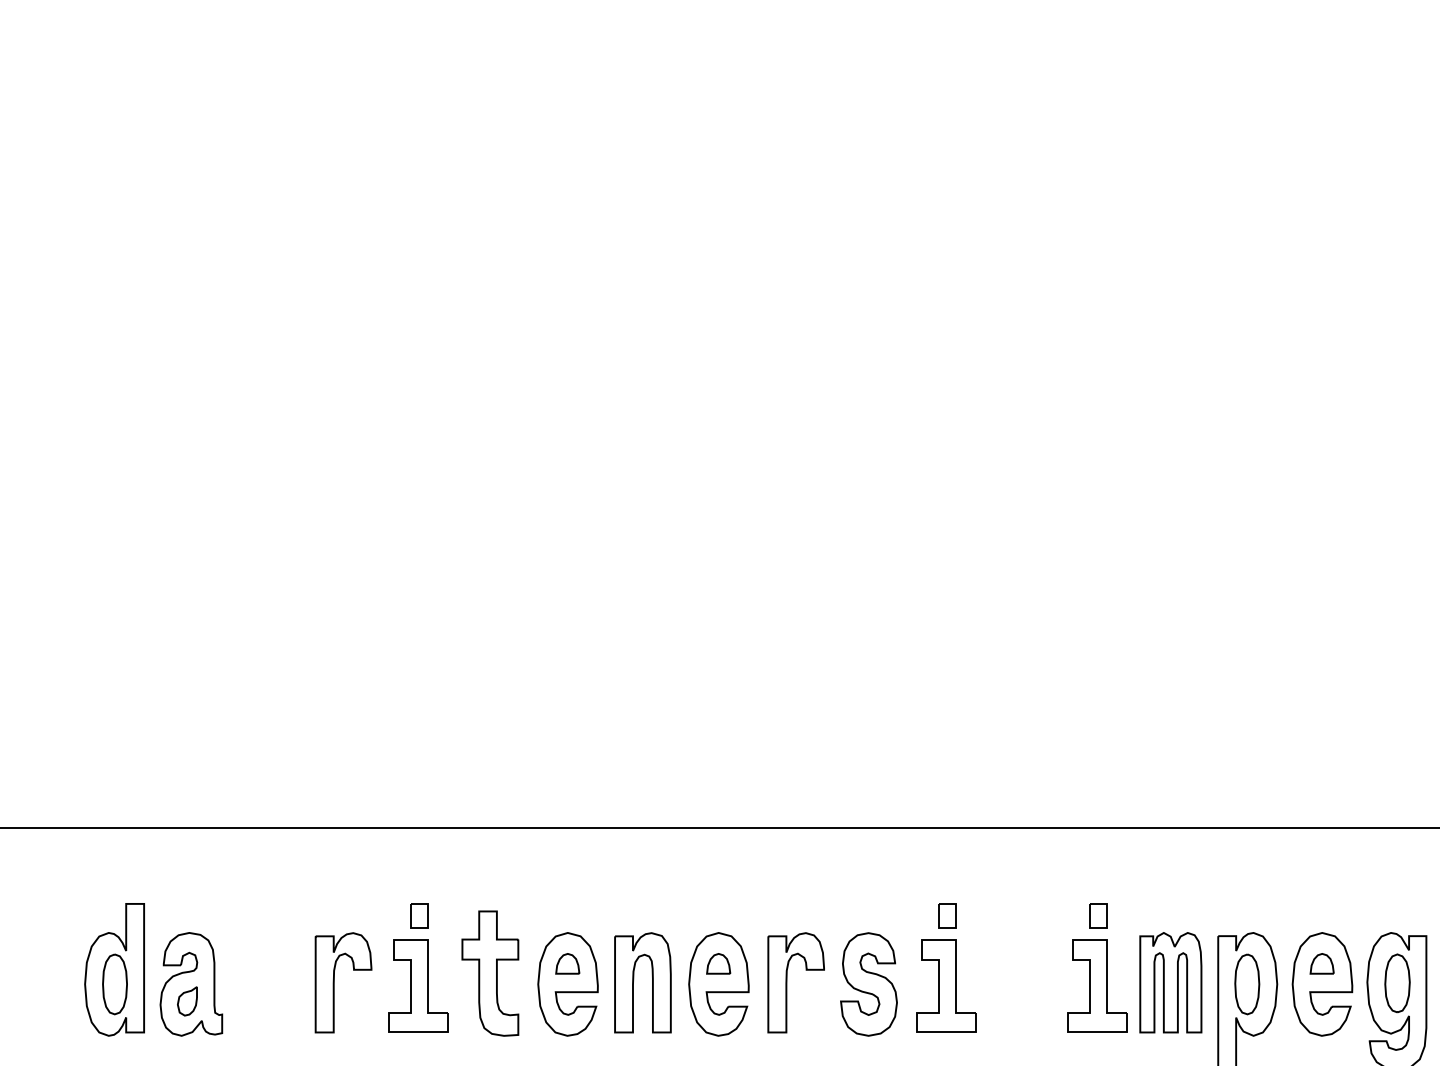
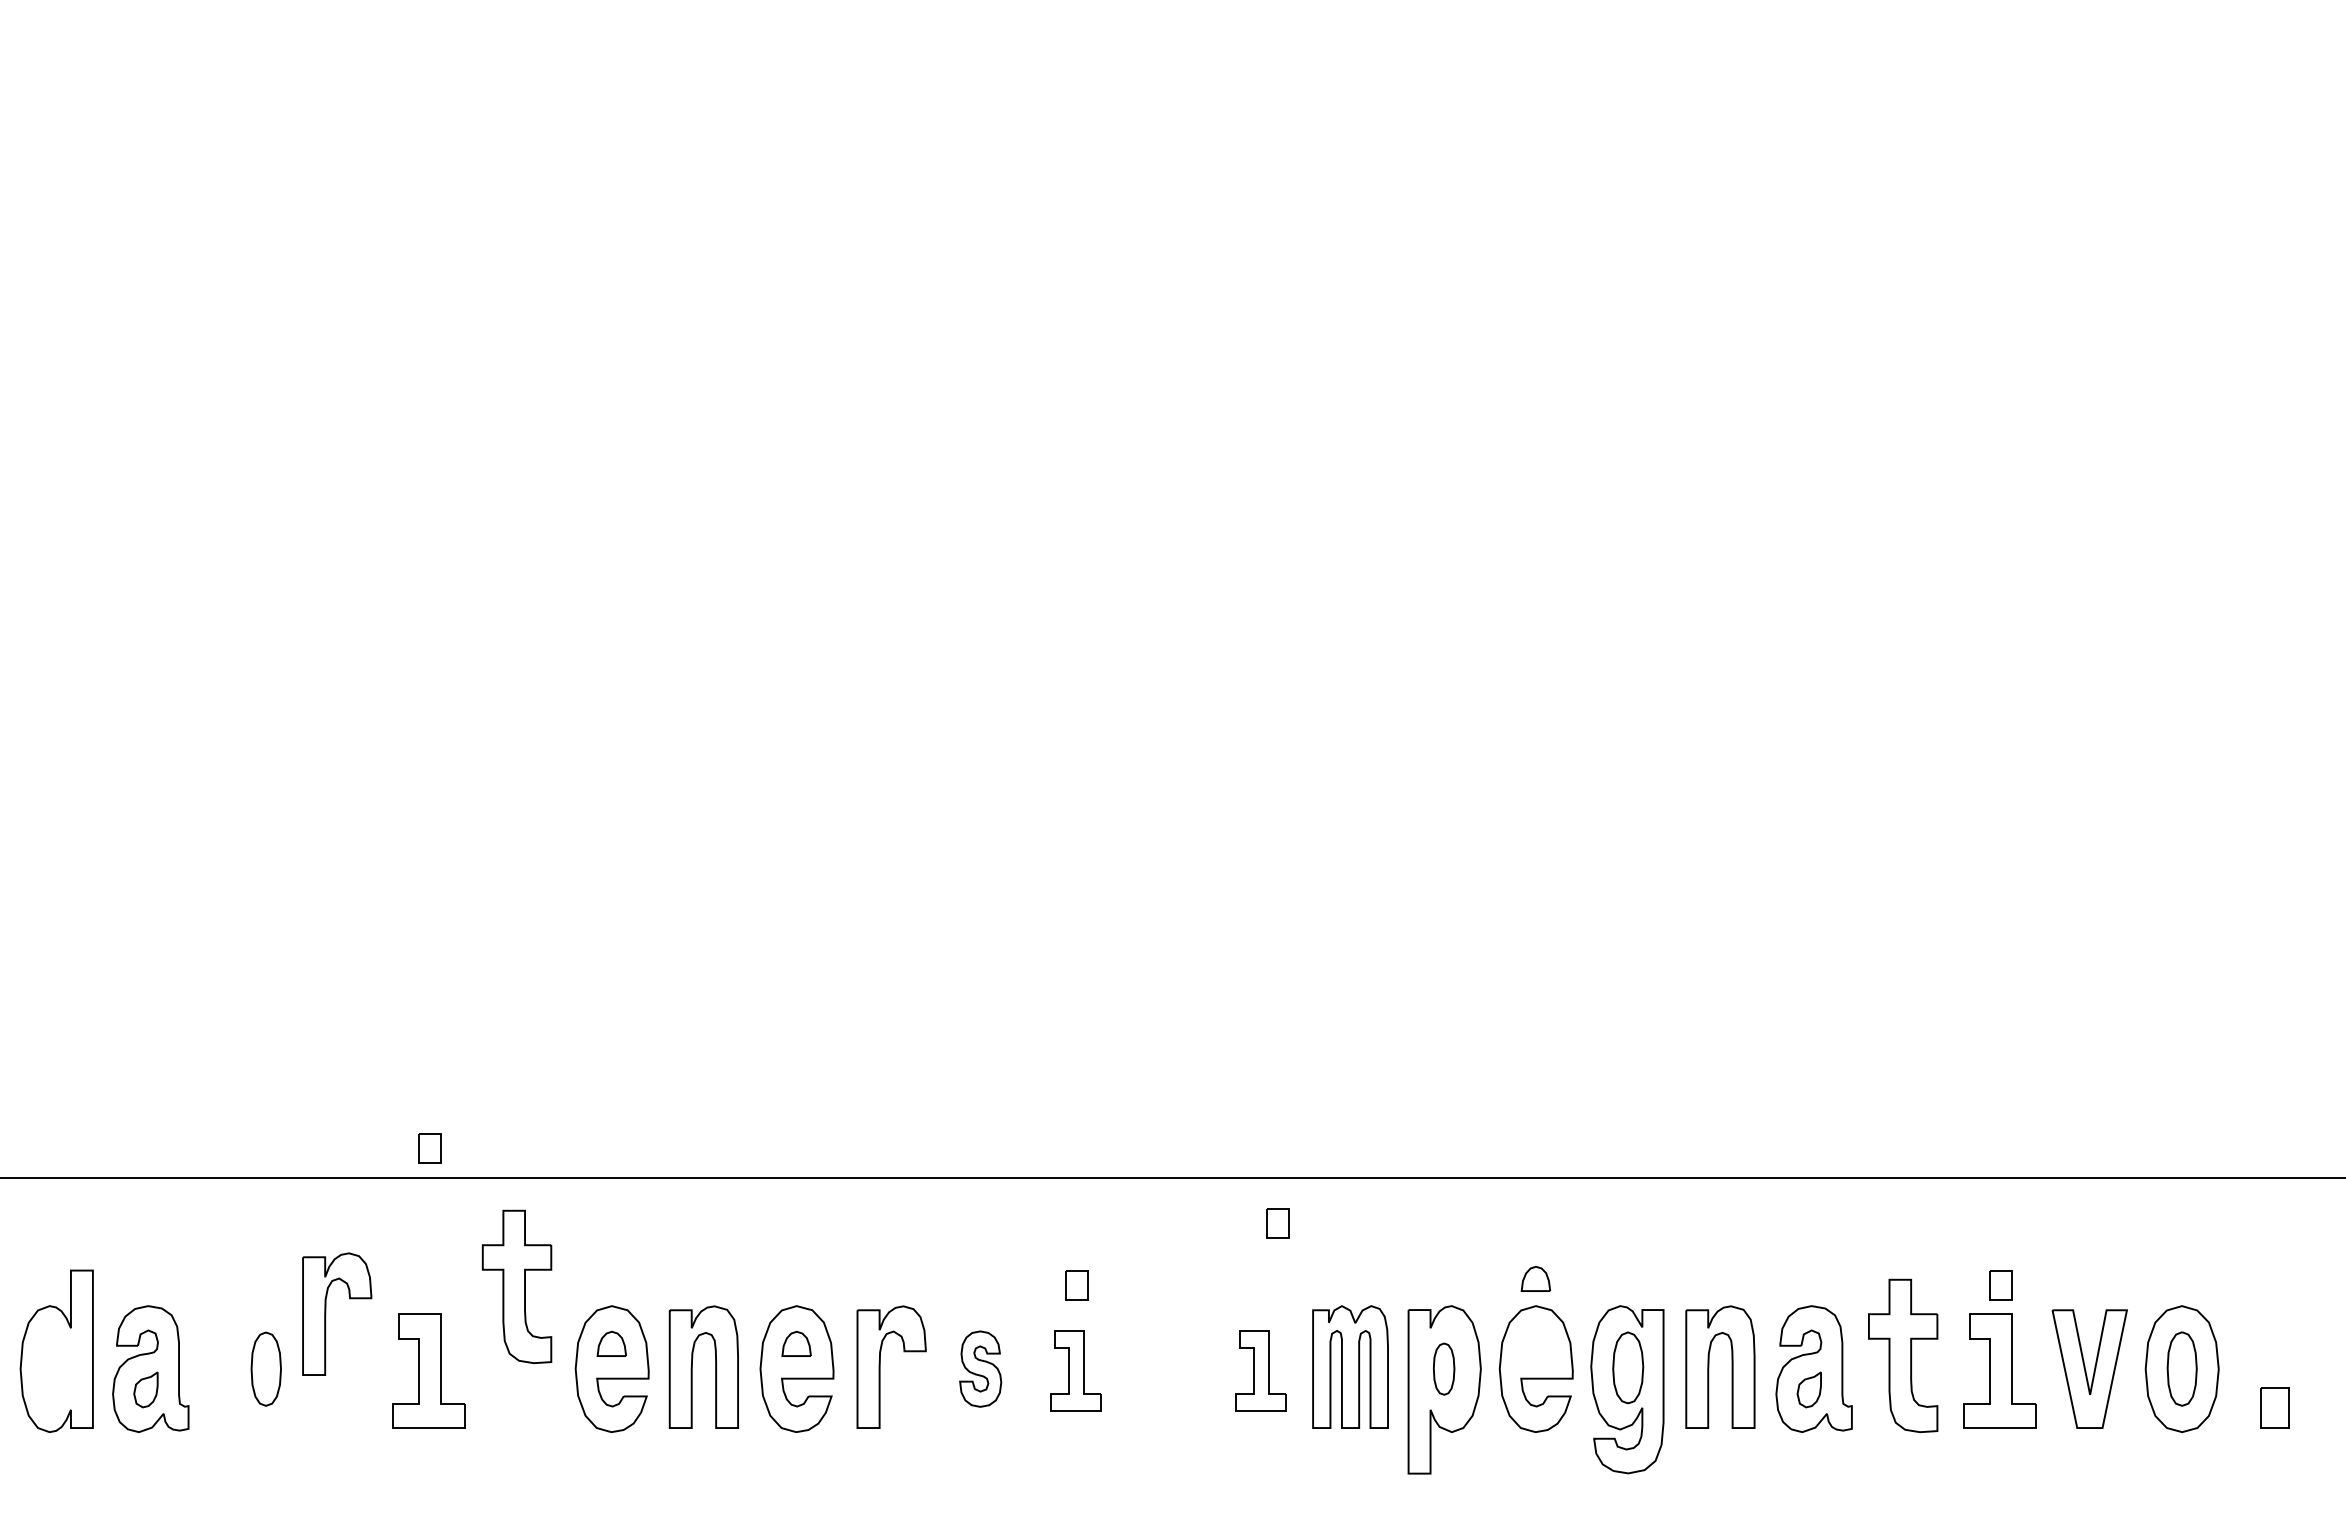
part: (418, 916) -> (429, 1148), moved
part: (1098, 916) -> (1277, 1223), moved
part: (1321, 963) -> (1535, 1278), moved
part: (489, 973) -> (516, 1286), moved
part: (334, 982) -> (326, 1313), moved
part: (114, 983) -> (265, 1368), moved
part: (868, 983) -> (980, 1368), size x0.6
part: (1246, 983) -> (1443, 1368), size x0.7
part: (946, 985) -> (1075, 1370), size x0.7
part: (1097, 985) -> (1260, 1370), size x0.7

